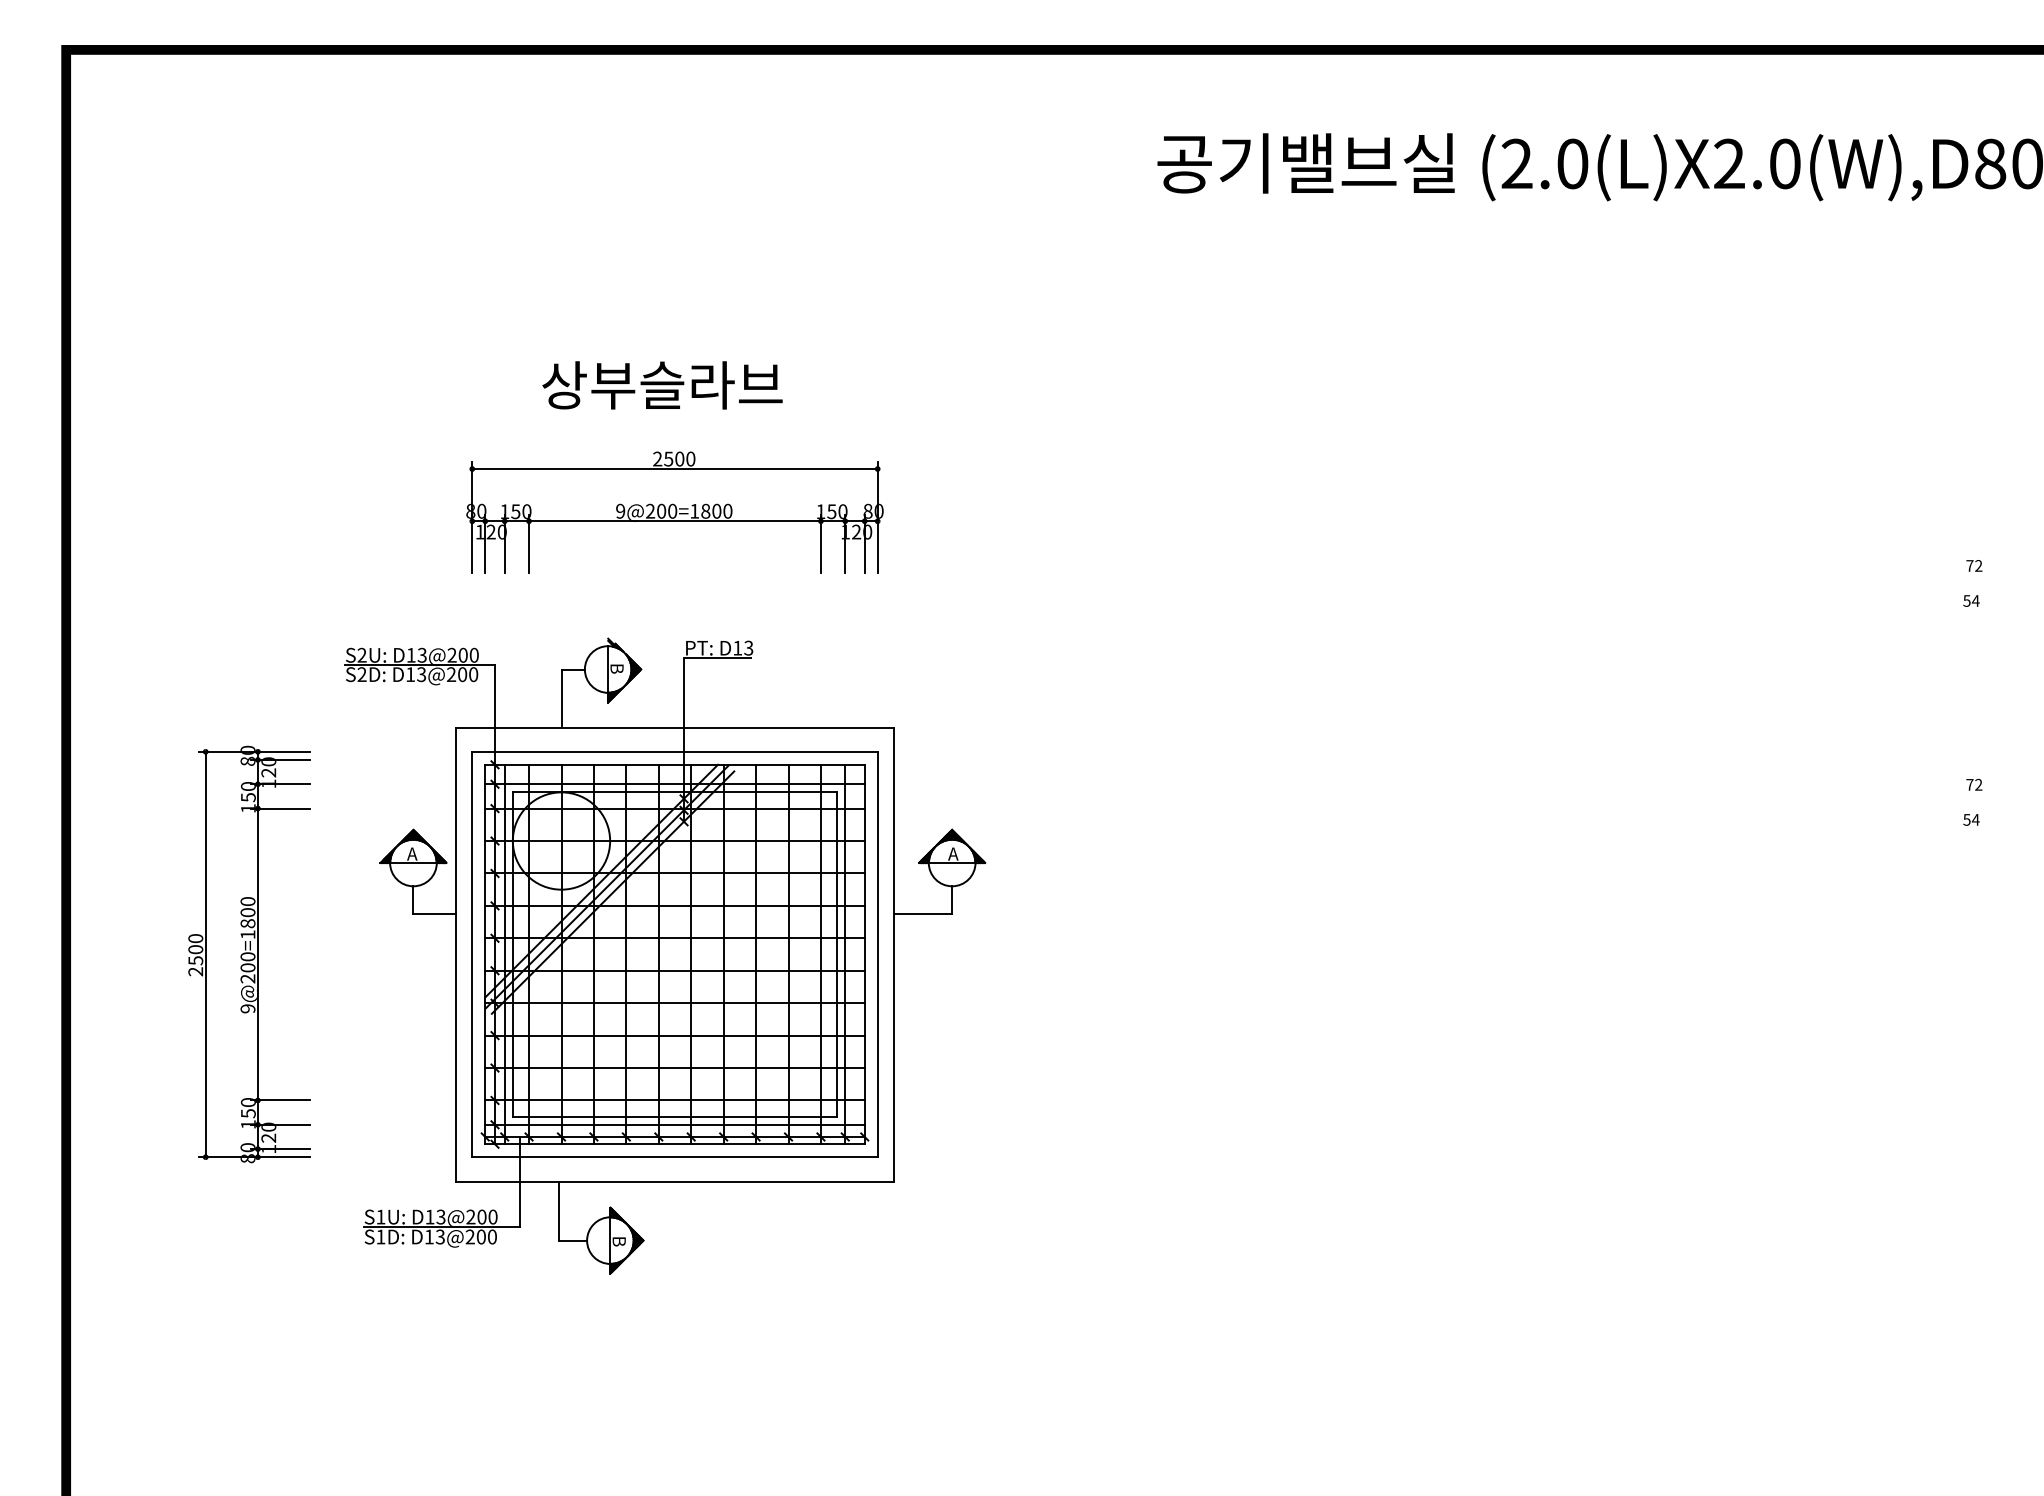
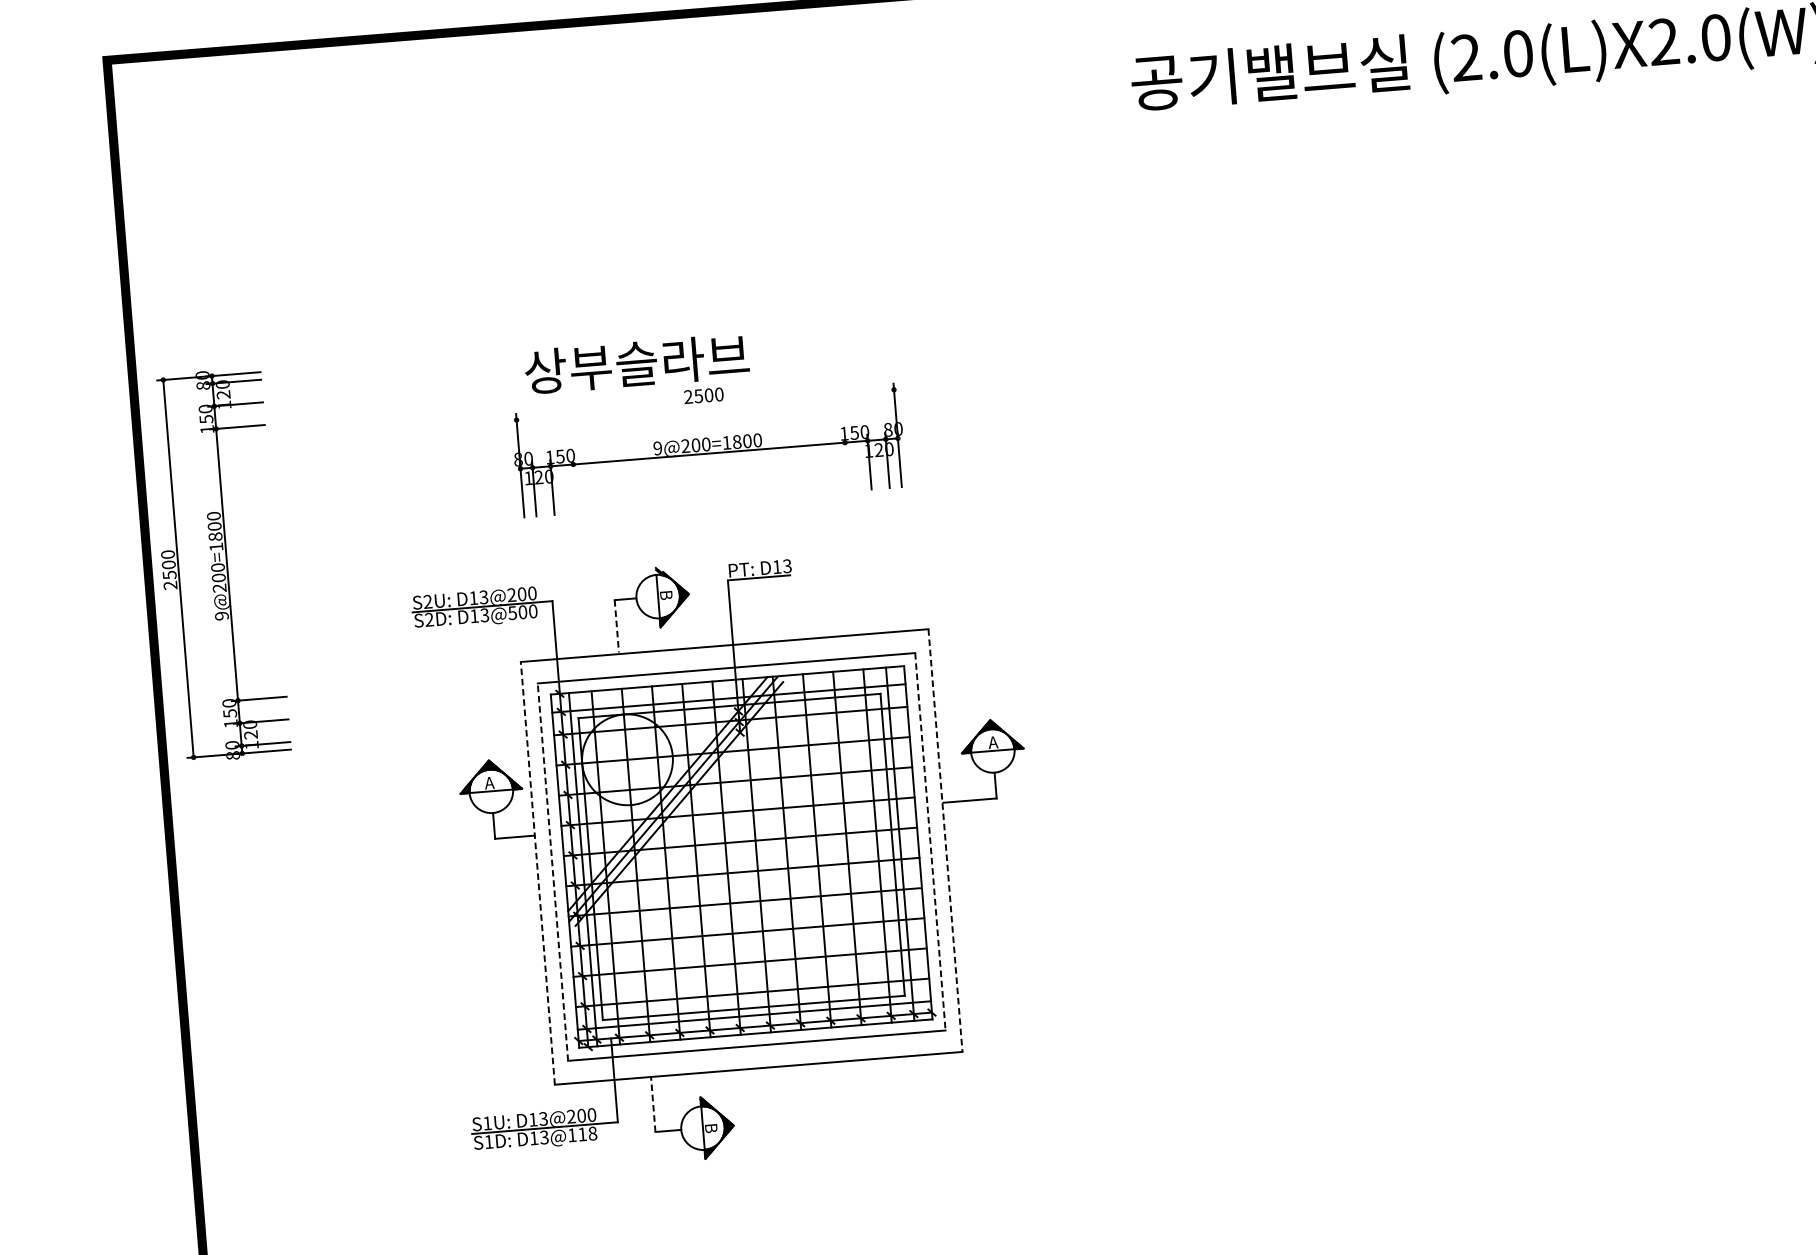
text: (662, 385) -> (636, 364), moved
line: (674, 469) -> (704, 405), removed
line: (529, 543) -> (575, 485), removed
line: (820, 543) -> (846, 463), removed
text: (451, 674) -> (512, 613), D13@200 -> D13@500
line: (561, 698) -> (616, 627), solid -> dashed
part: (249, 954) -> (219, 565), moved
line: (456, 954) -> (538, 873), solid -> dashed
line: (472, 954) -> (553, 872), solid -> dashed
line: (877, 954) -> (930, 841), solid -> dashed
line: (893, 955) -> (945, 841), solid -> dashed
line: (559, 1210) -> (653, 1103), solid -> dashed
text: (480, 1236) -> (581, 1134), D13@200 -> D13@118

